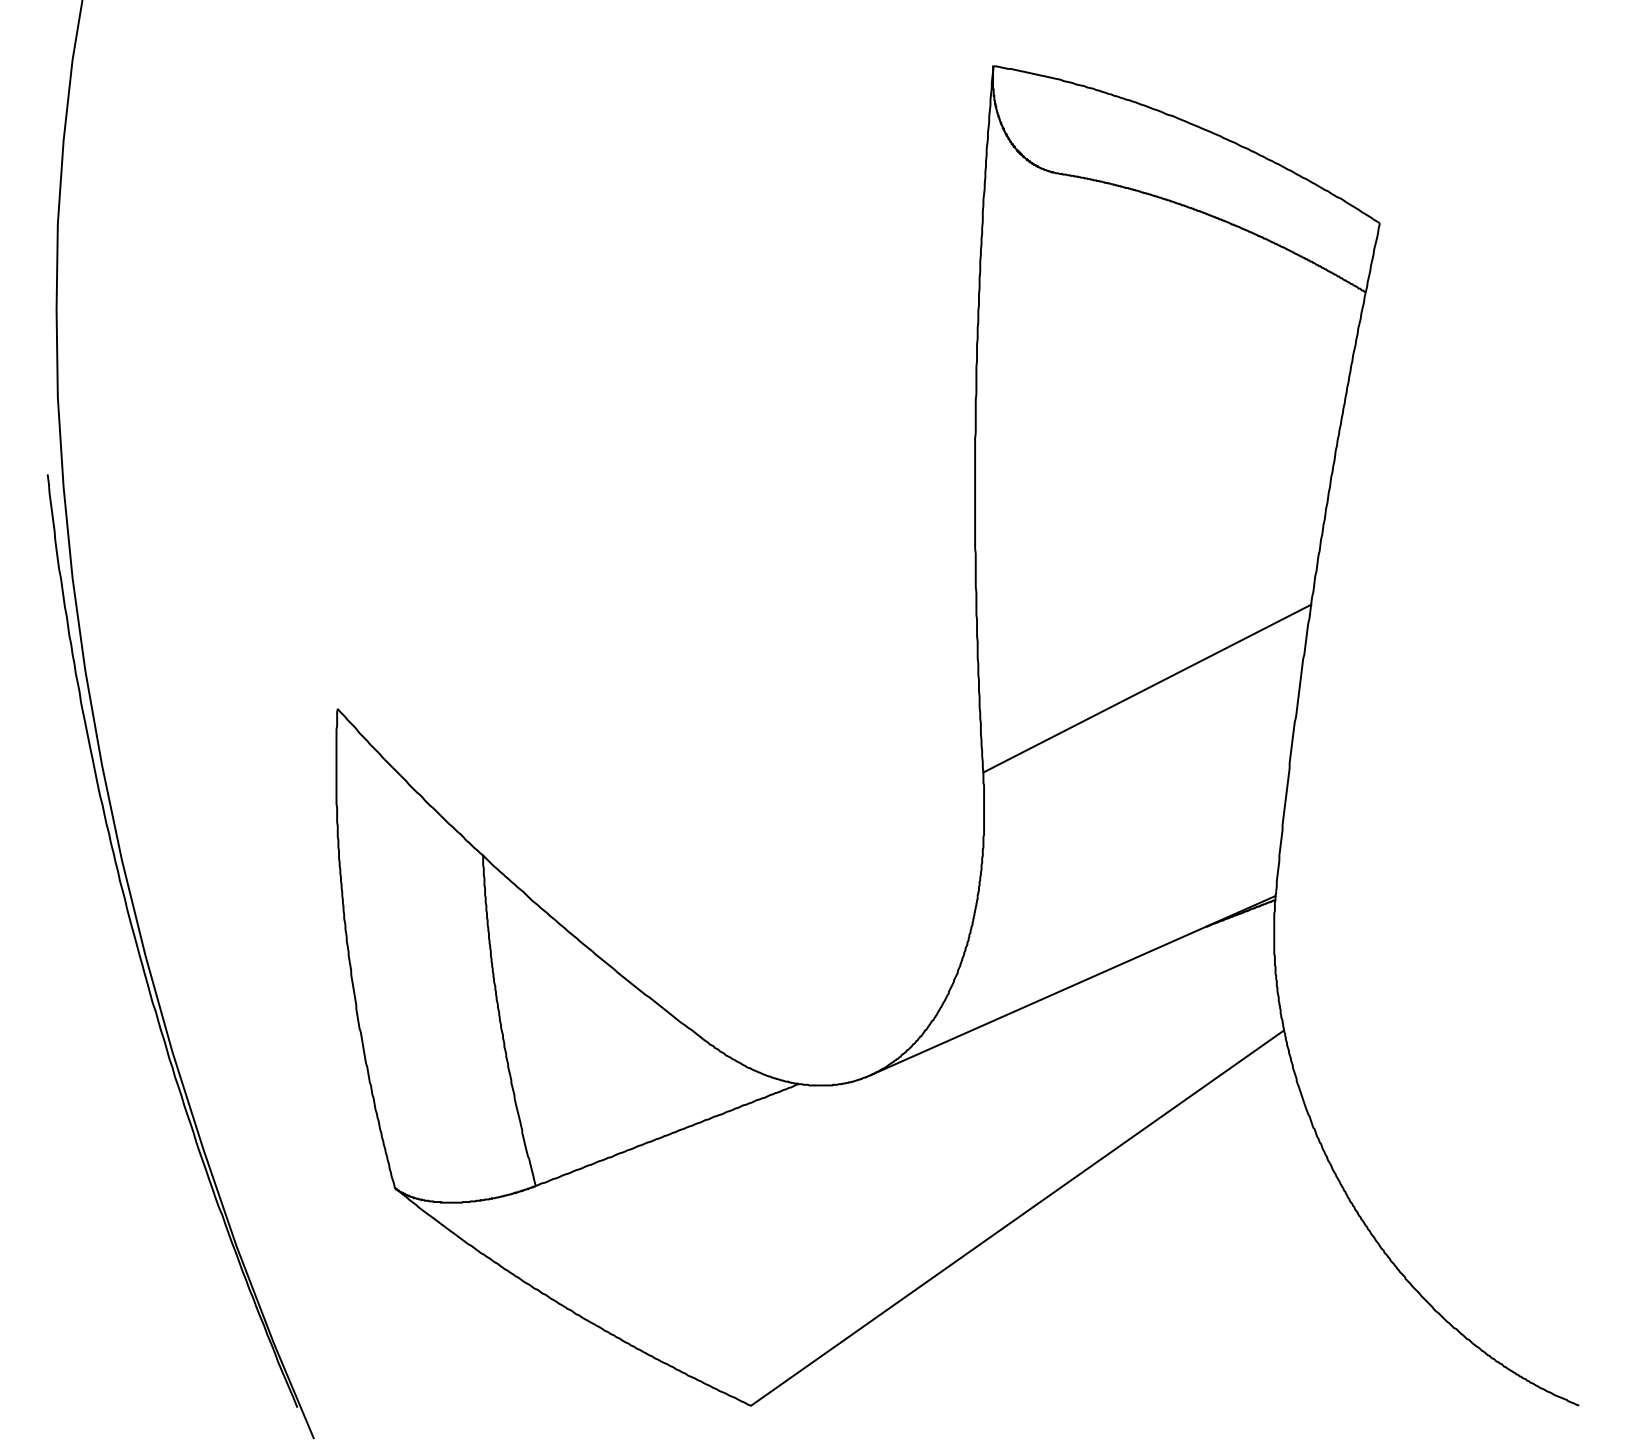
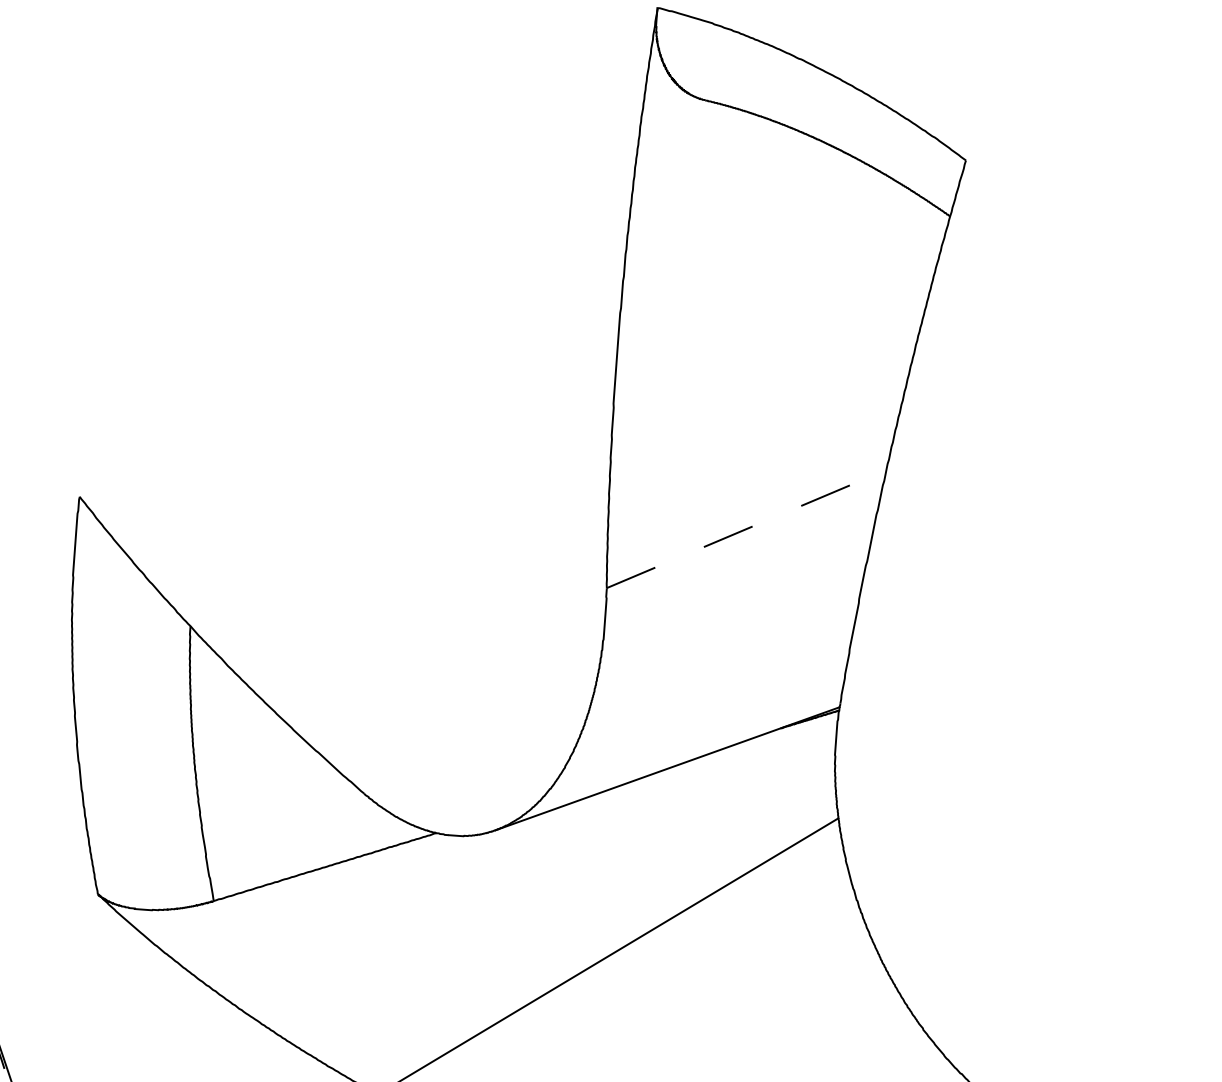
line: (1147, 688) -> (746, 528), solid -> dashed

